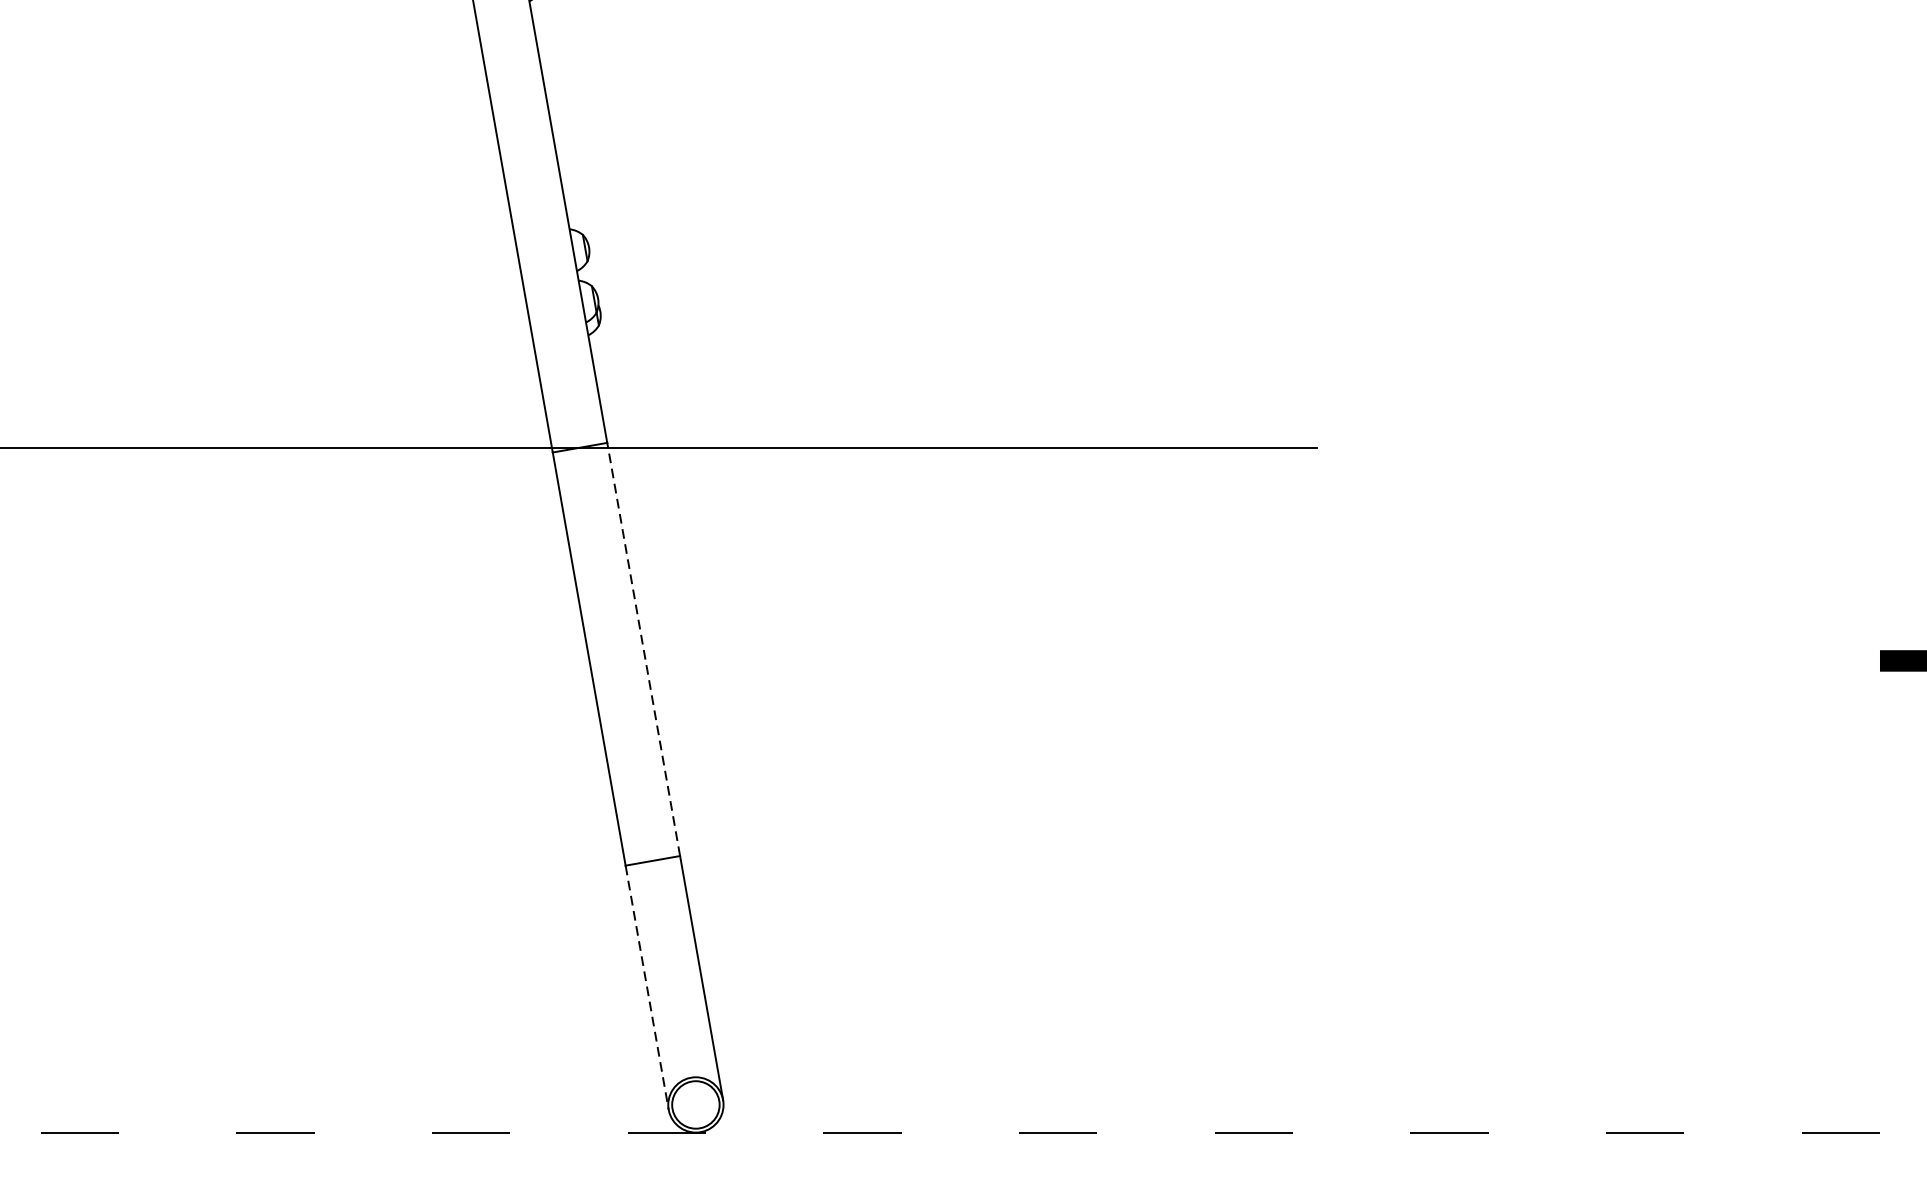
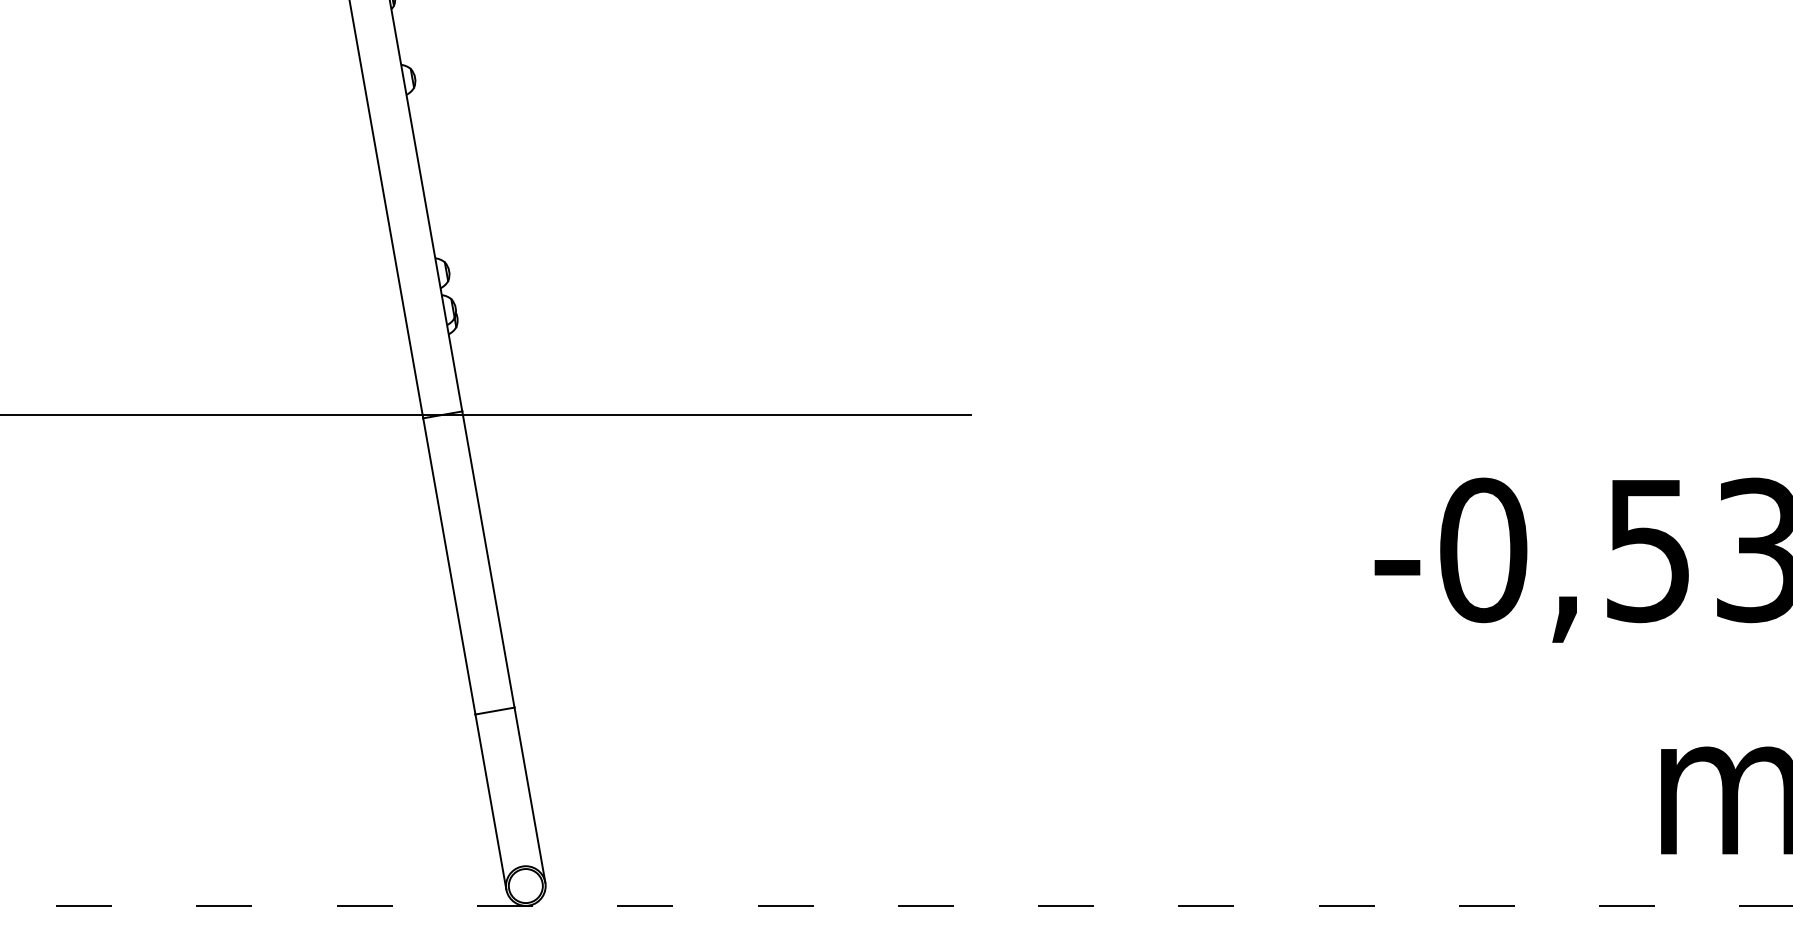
line: (643, 649) -> (488, 559), dashed -> solid
line: (646, 988) -> (490, 802), dashed -> solid

